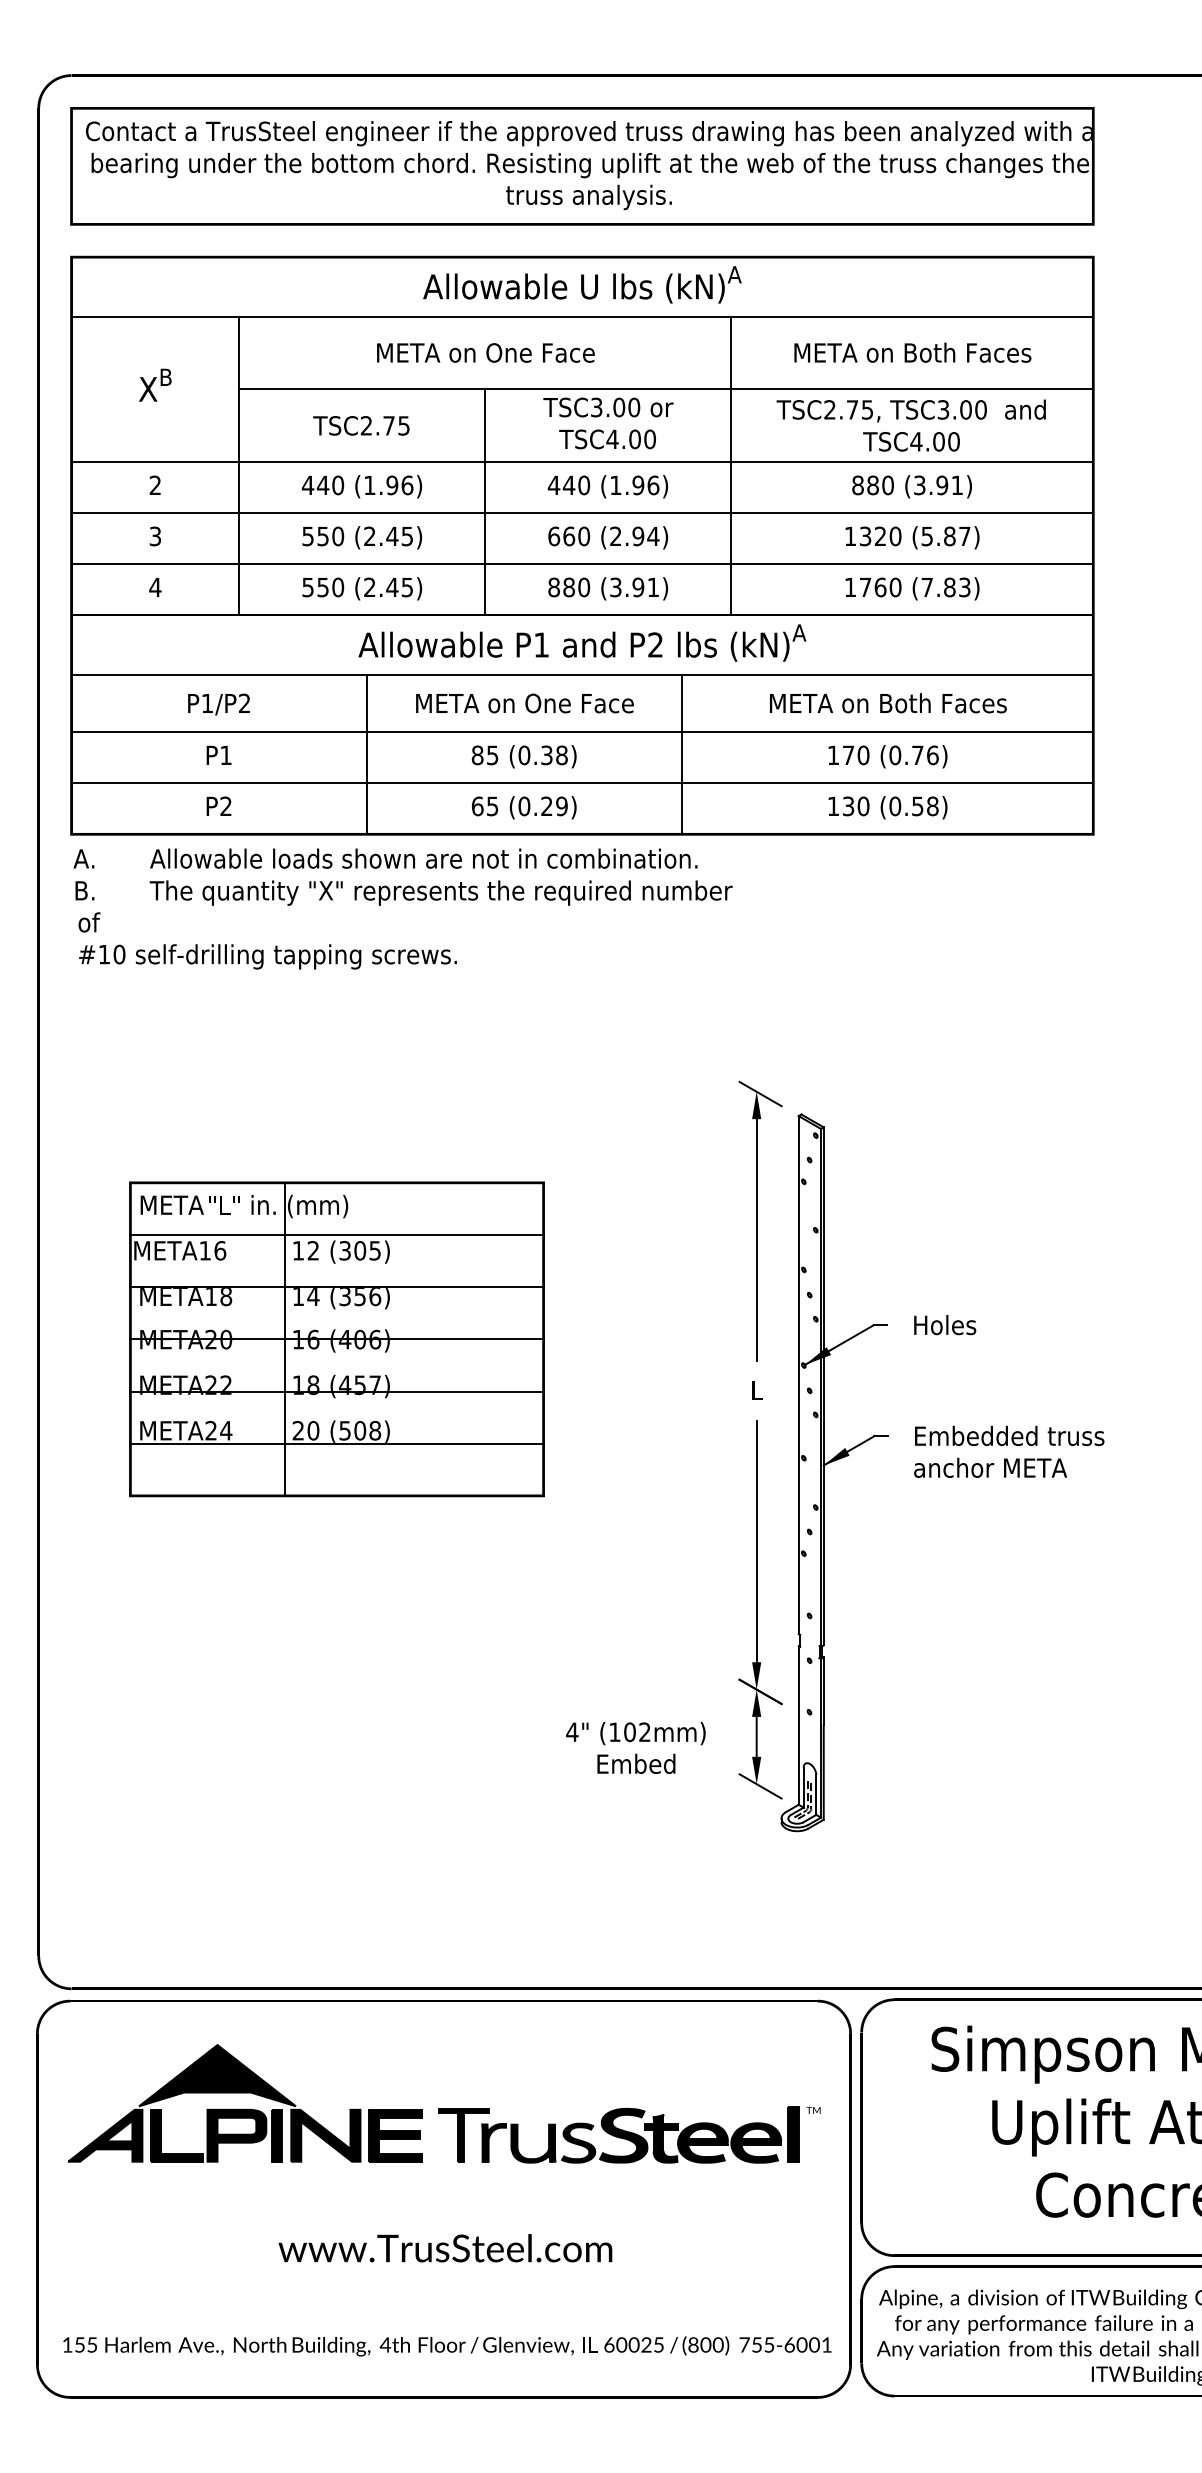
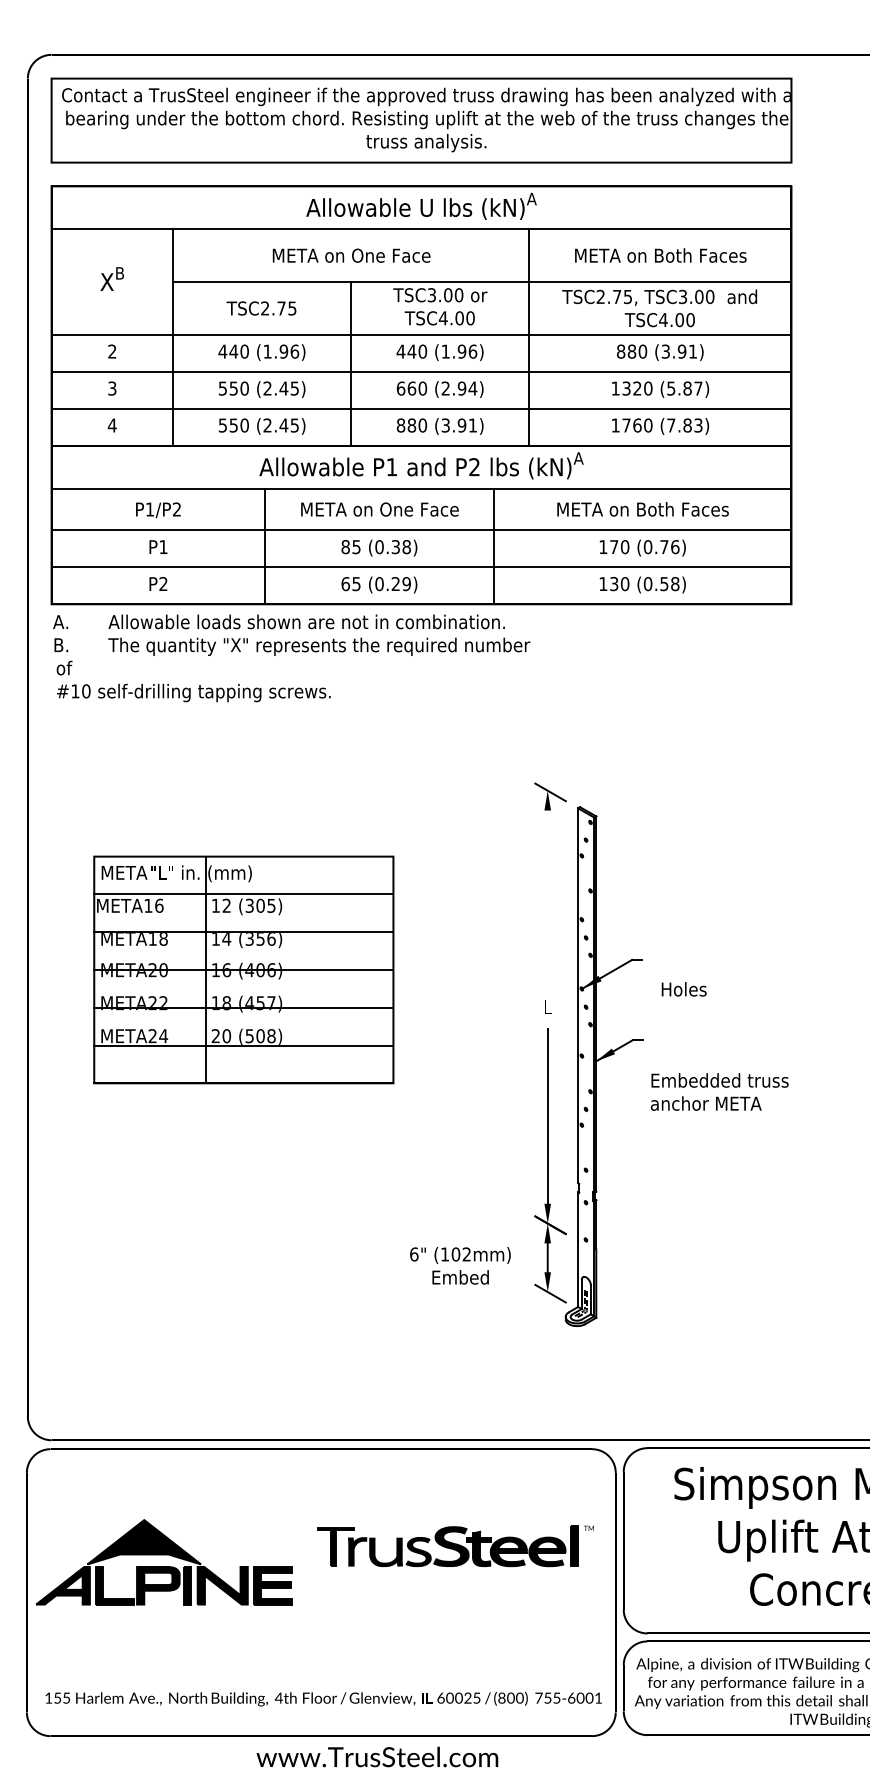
line: (756, 1239) -> (547, 897), removed
text: (945, 1325) -> (684, 989), moved
text: (1009, 1451) -> (719, 1091), moved
text: (572, 1732) -> (414, 1254), 4" -> 6"
part: (245, 2103) -> (164, 1562), moved
text: (445, 2248) -> (377, 1757), moved

